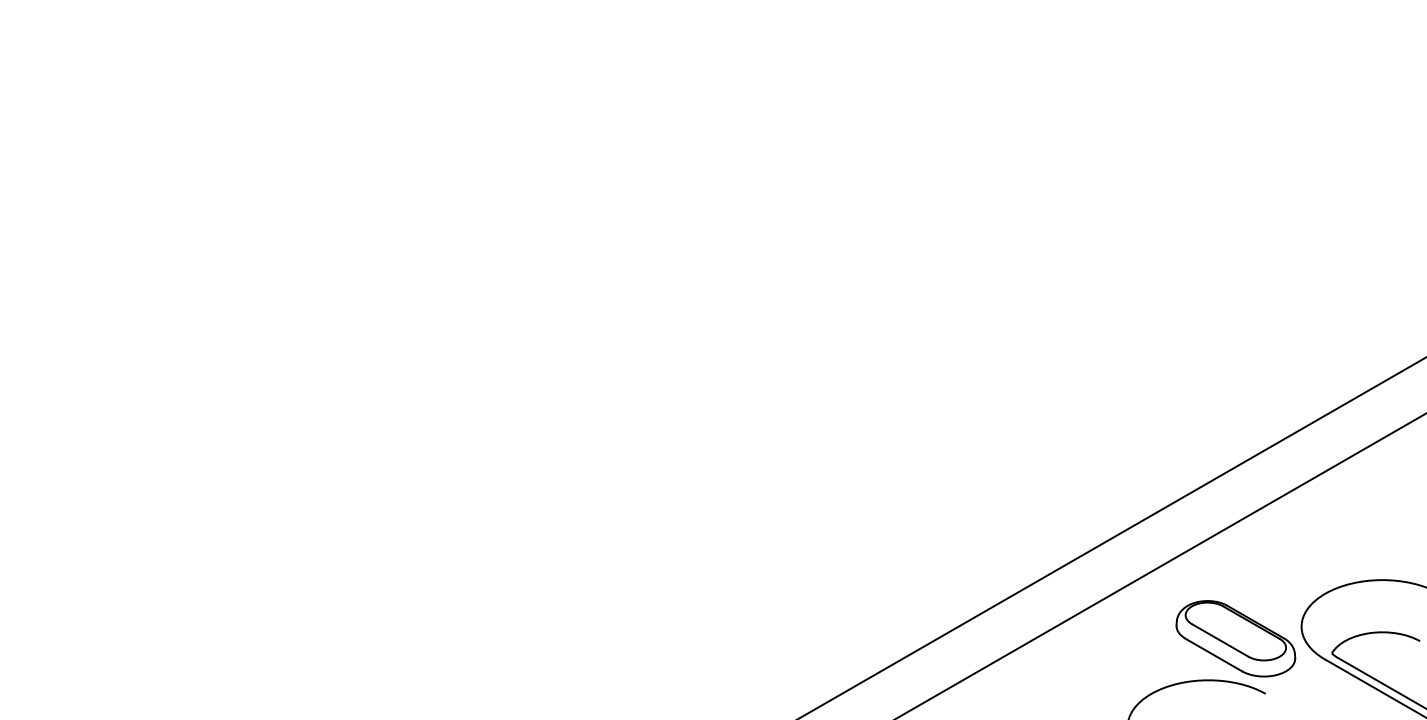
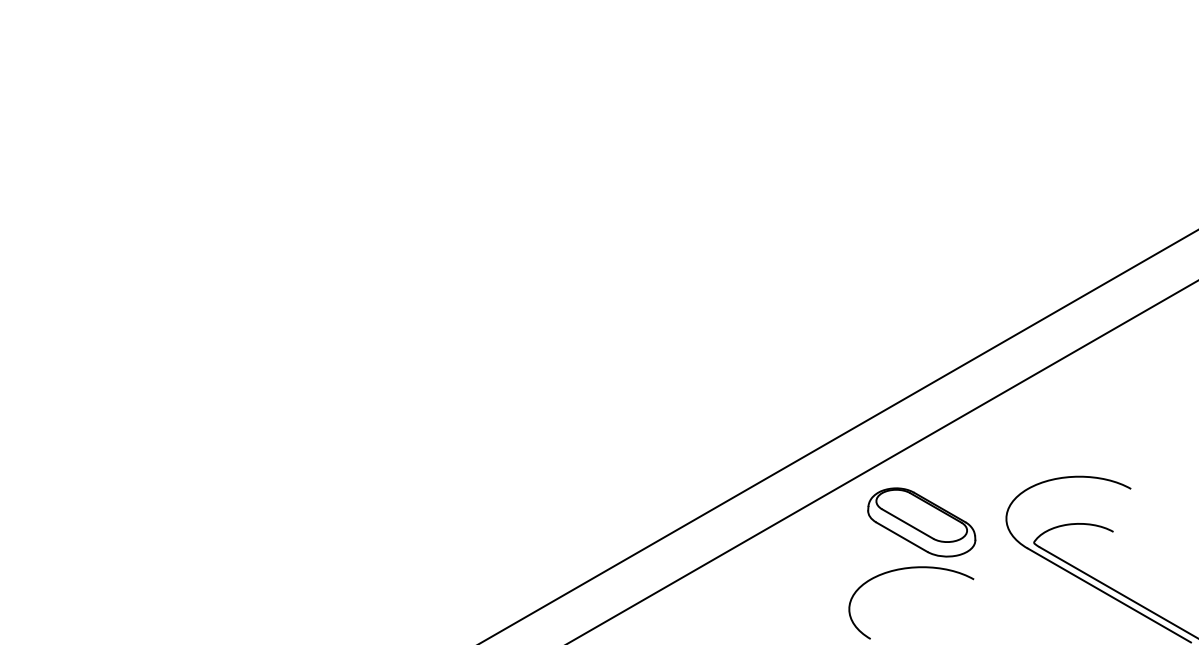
part: (1235, 638) -> (921, 522), moved

